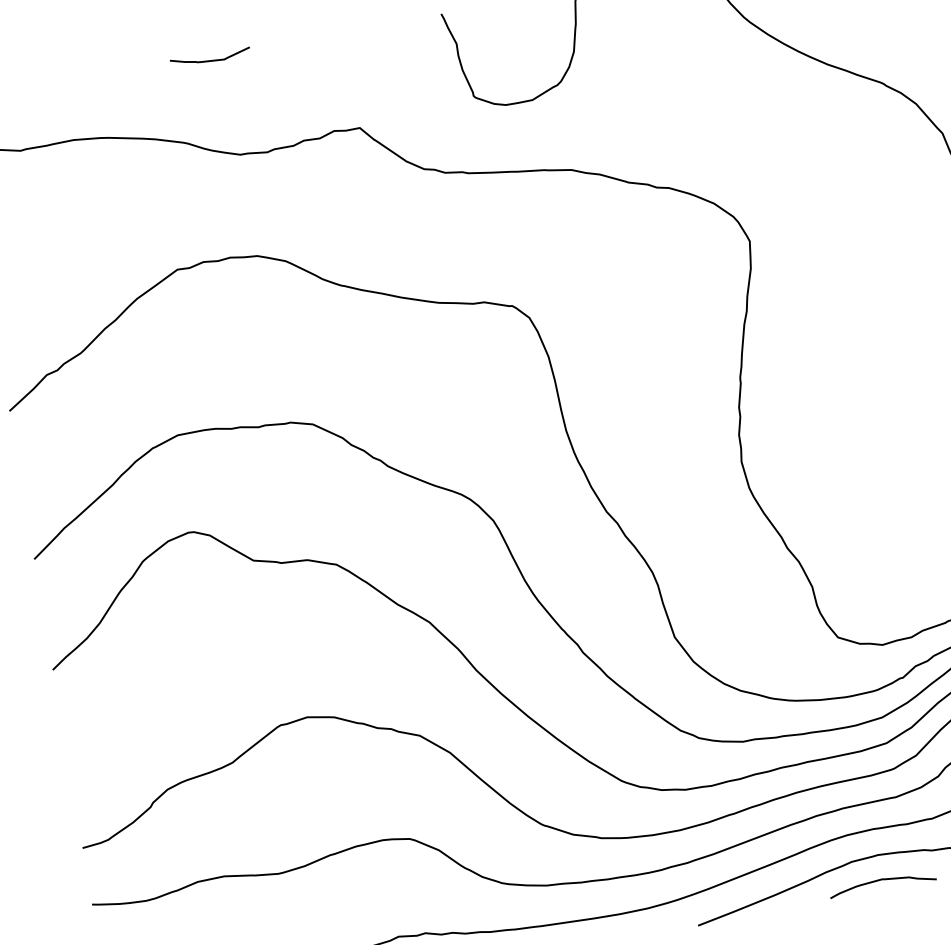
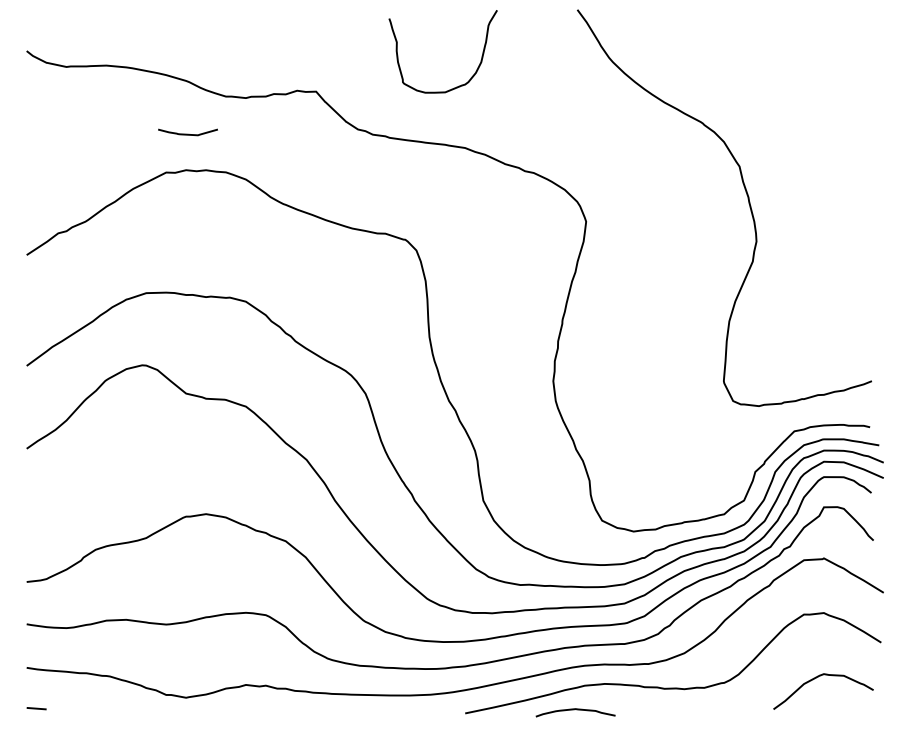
curve: (210, 59) -> (187, 133), moved
curve: (880, 881) -> (574, 710), moved

